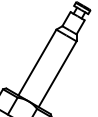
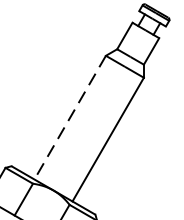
line: (37, 62) -> (70, 117), solid -> dashed

